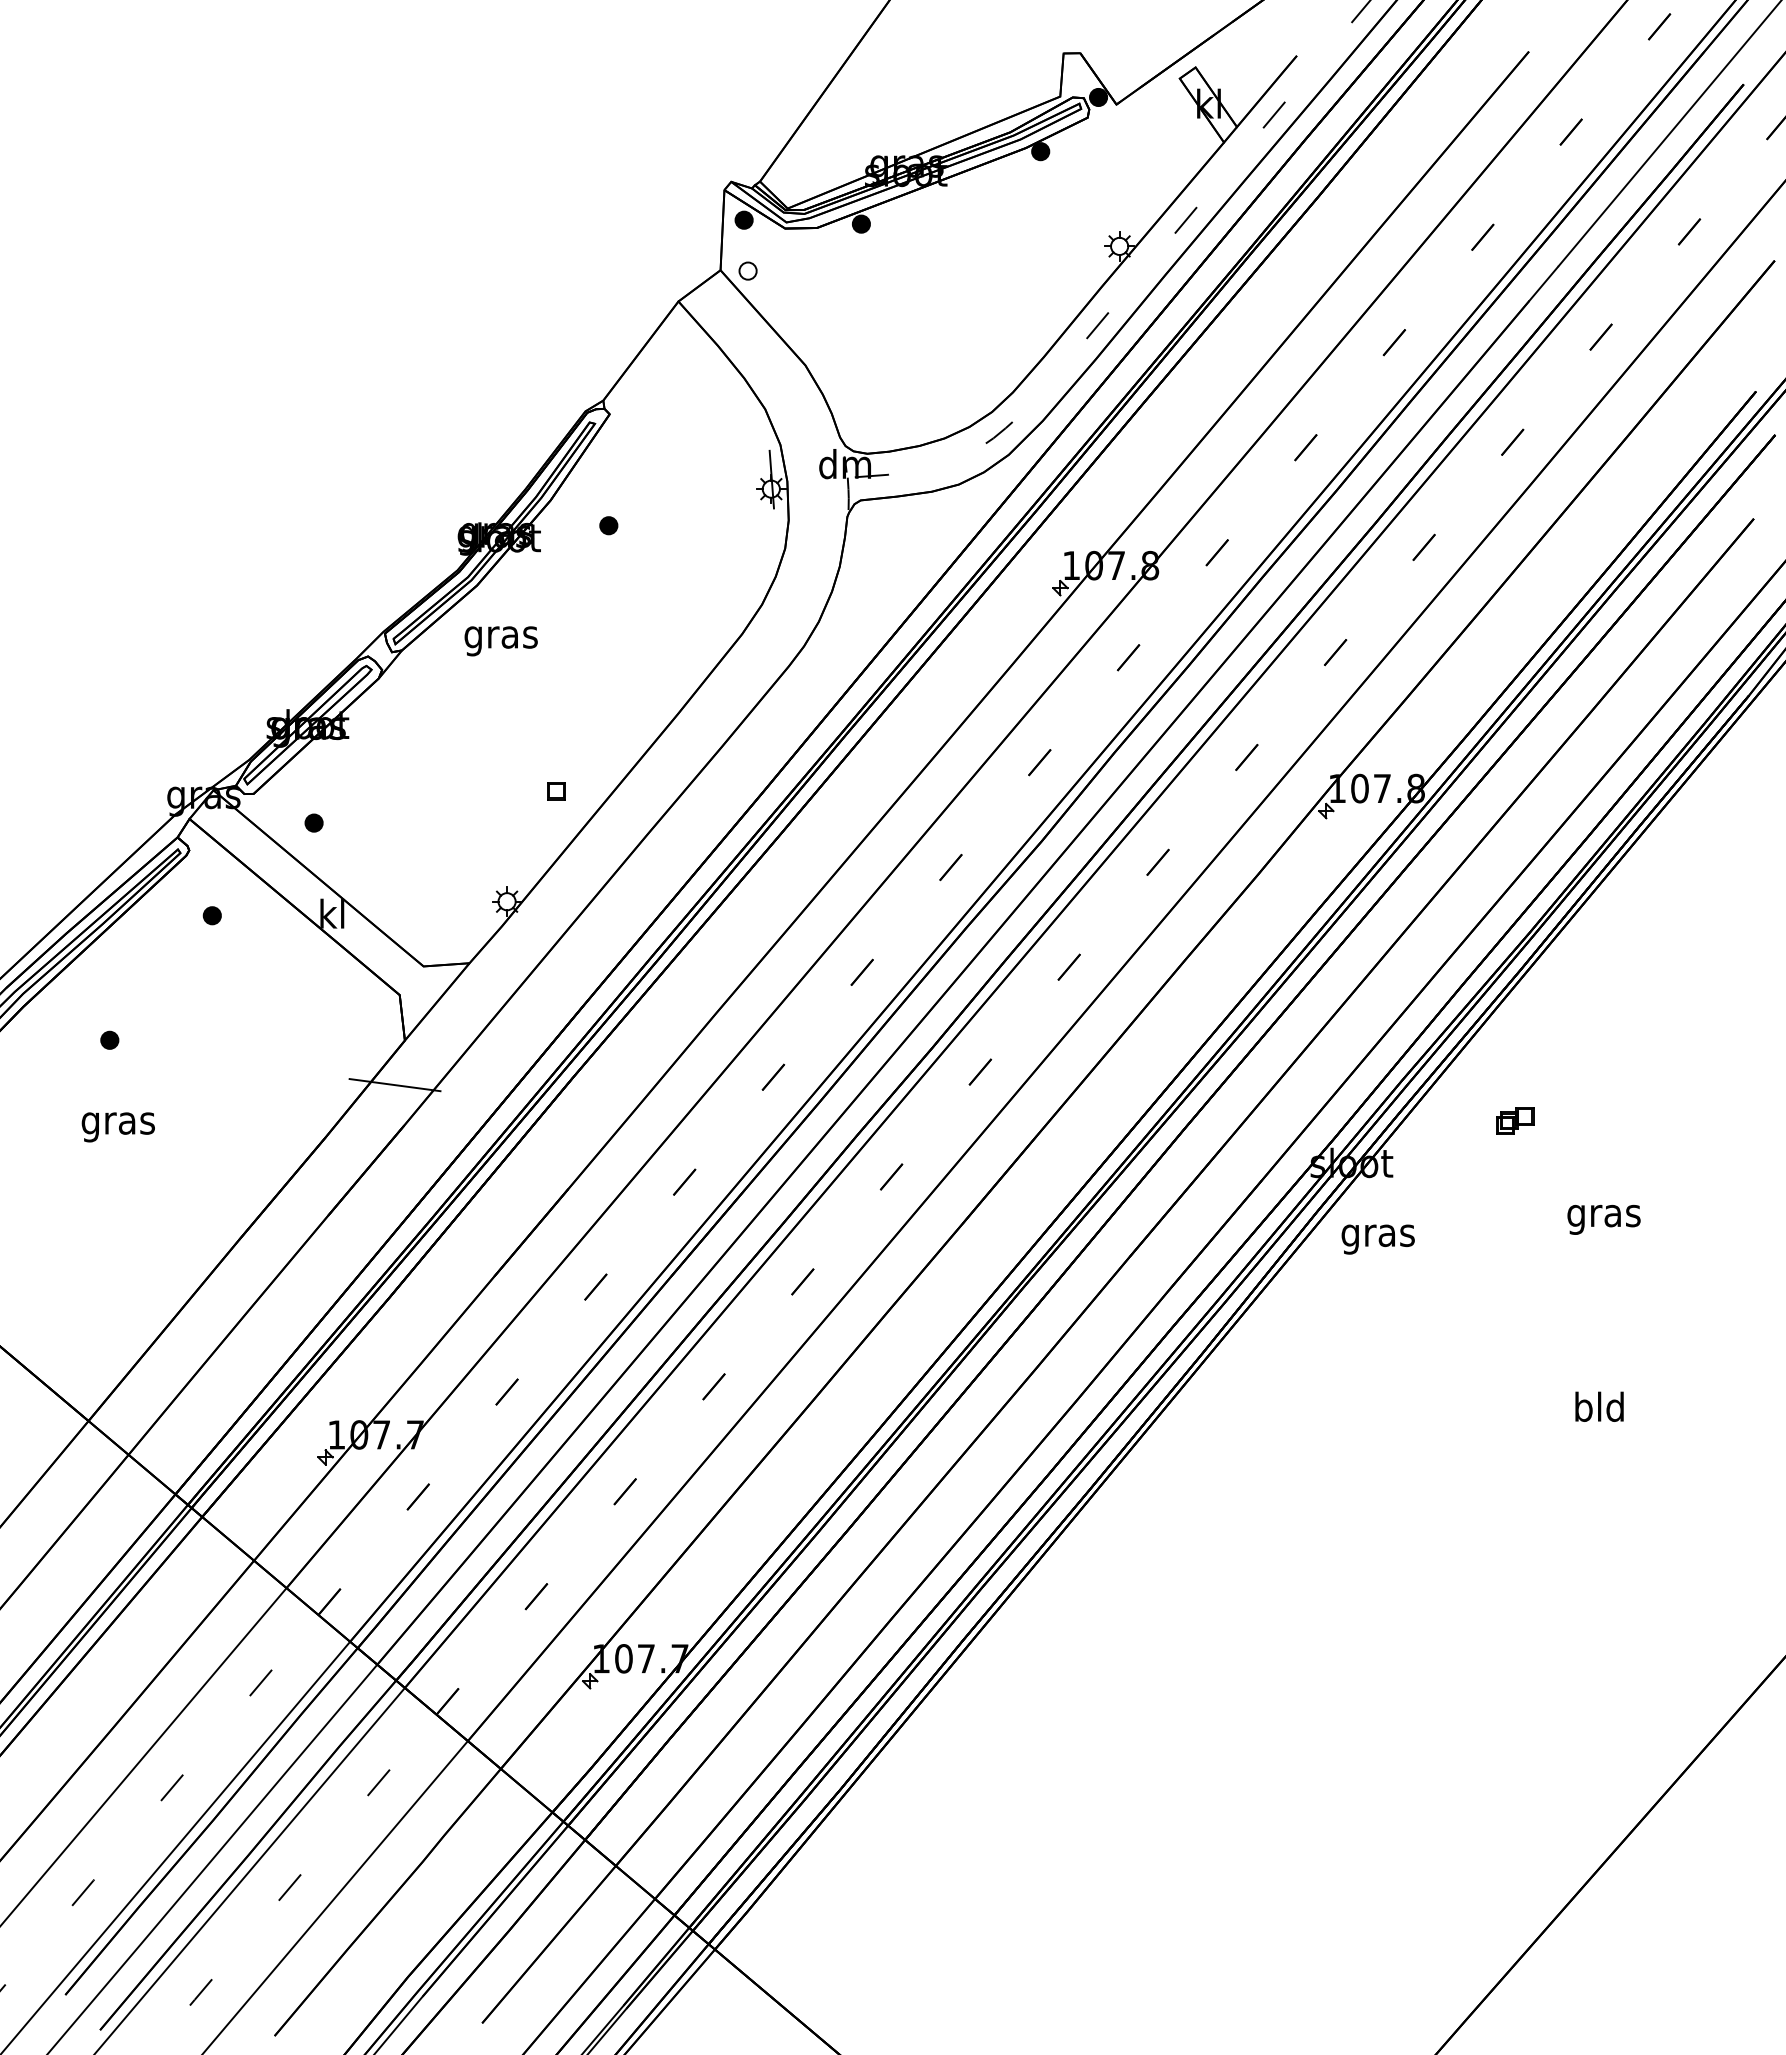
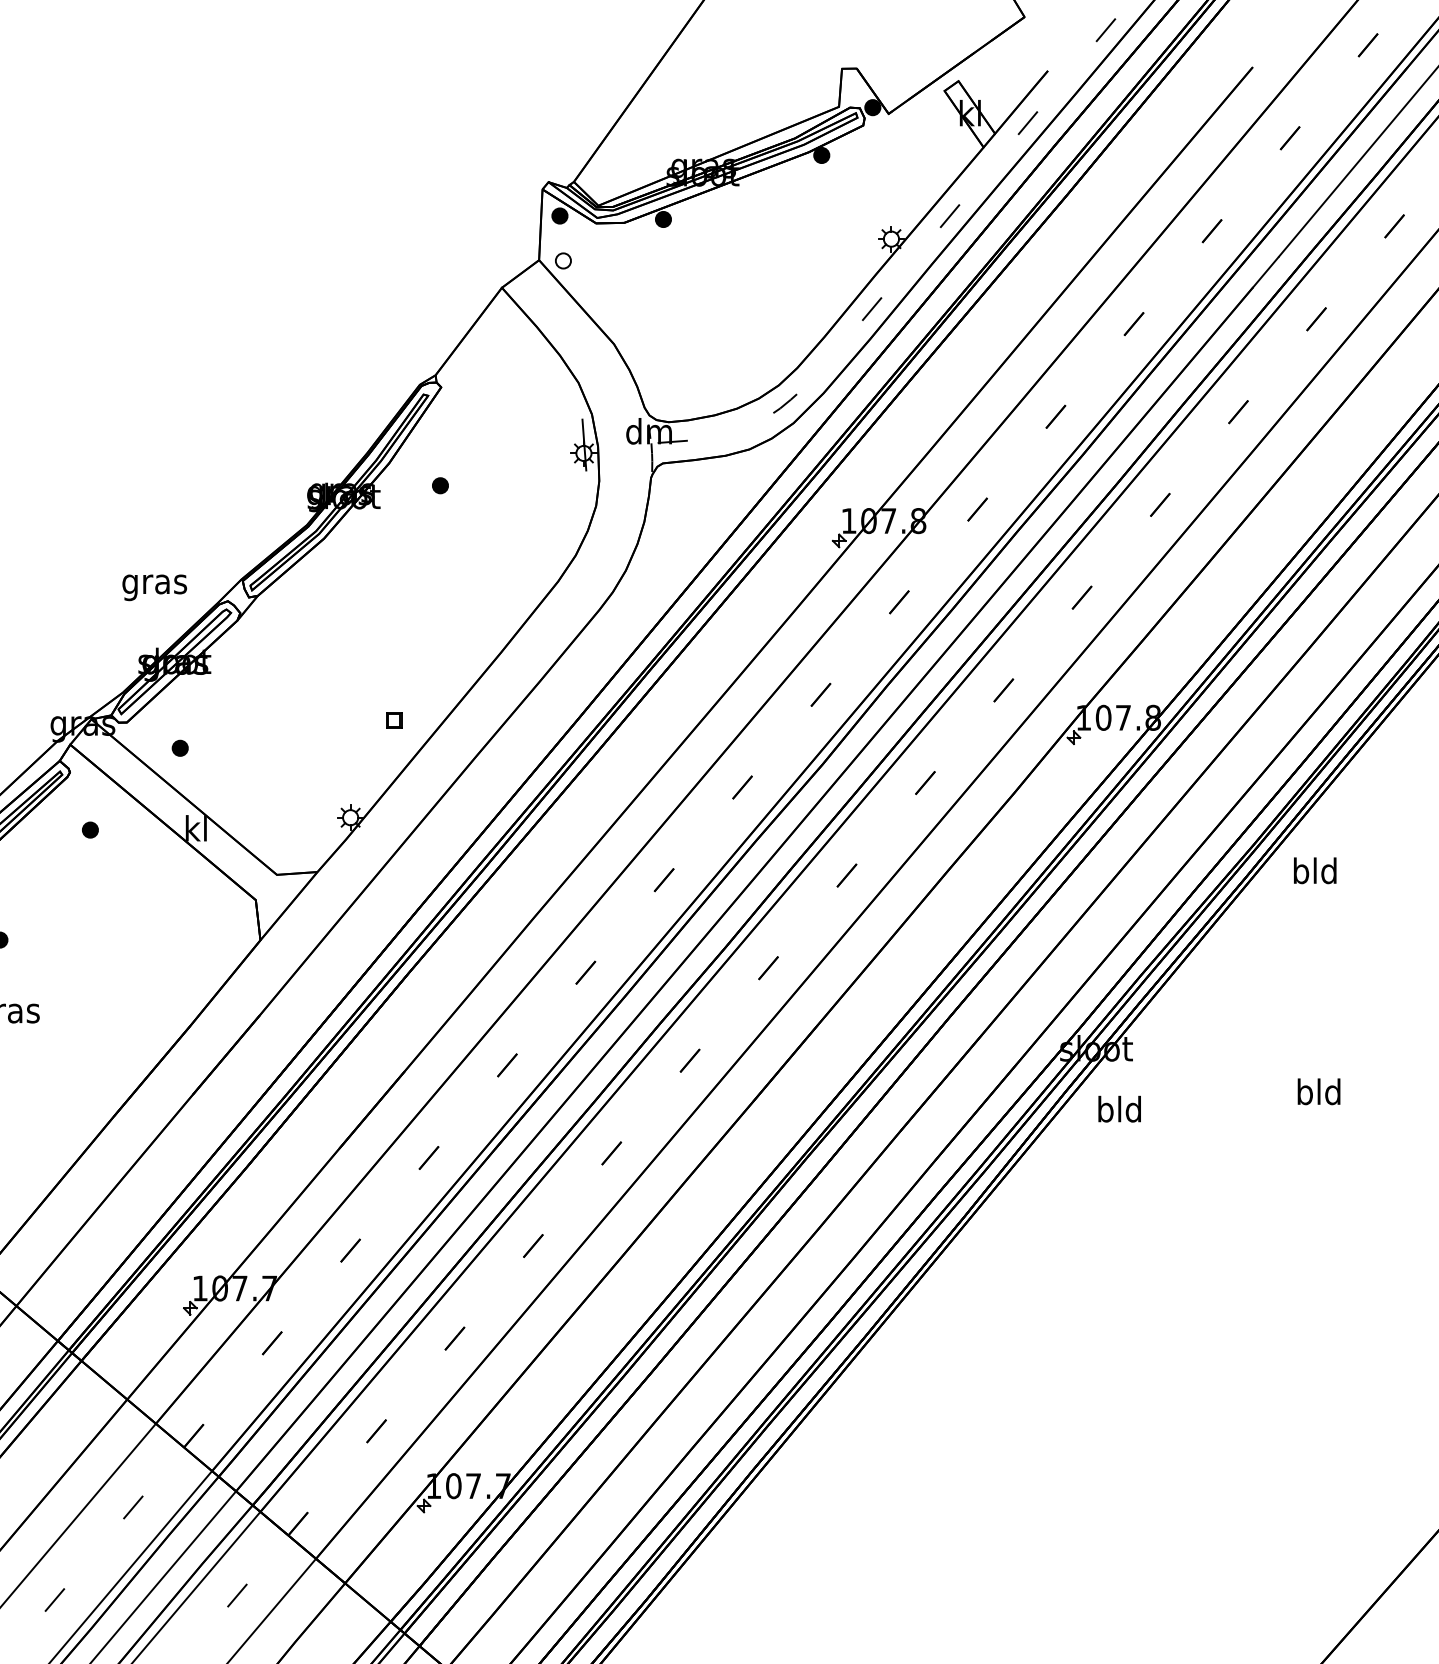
text: (500, 641) -> (154, 587), moved
line: (394, 1085) -> (251, 979), removed
part: (1515, 1120) -> (1240, 1010), removed
text: (1603, 1215) -> (1318, 1094), gras -> bld
text: (1377, 1235) -> (1119, 1112), gras -> bld
text: (1599, 1406) -> (1315, 870), moved

